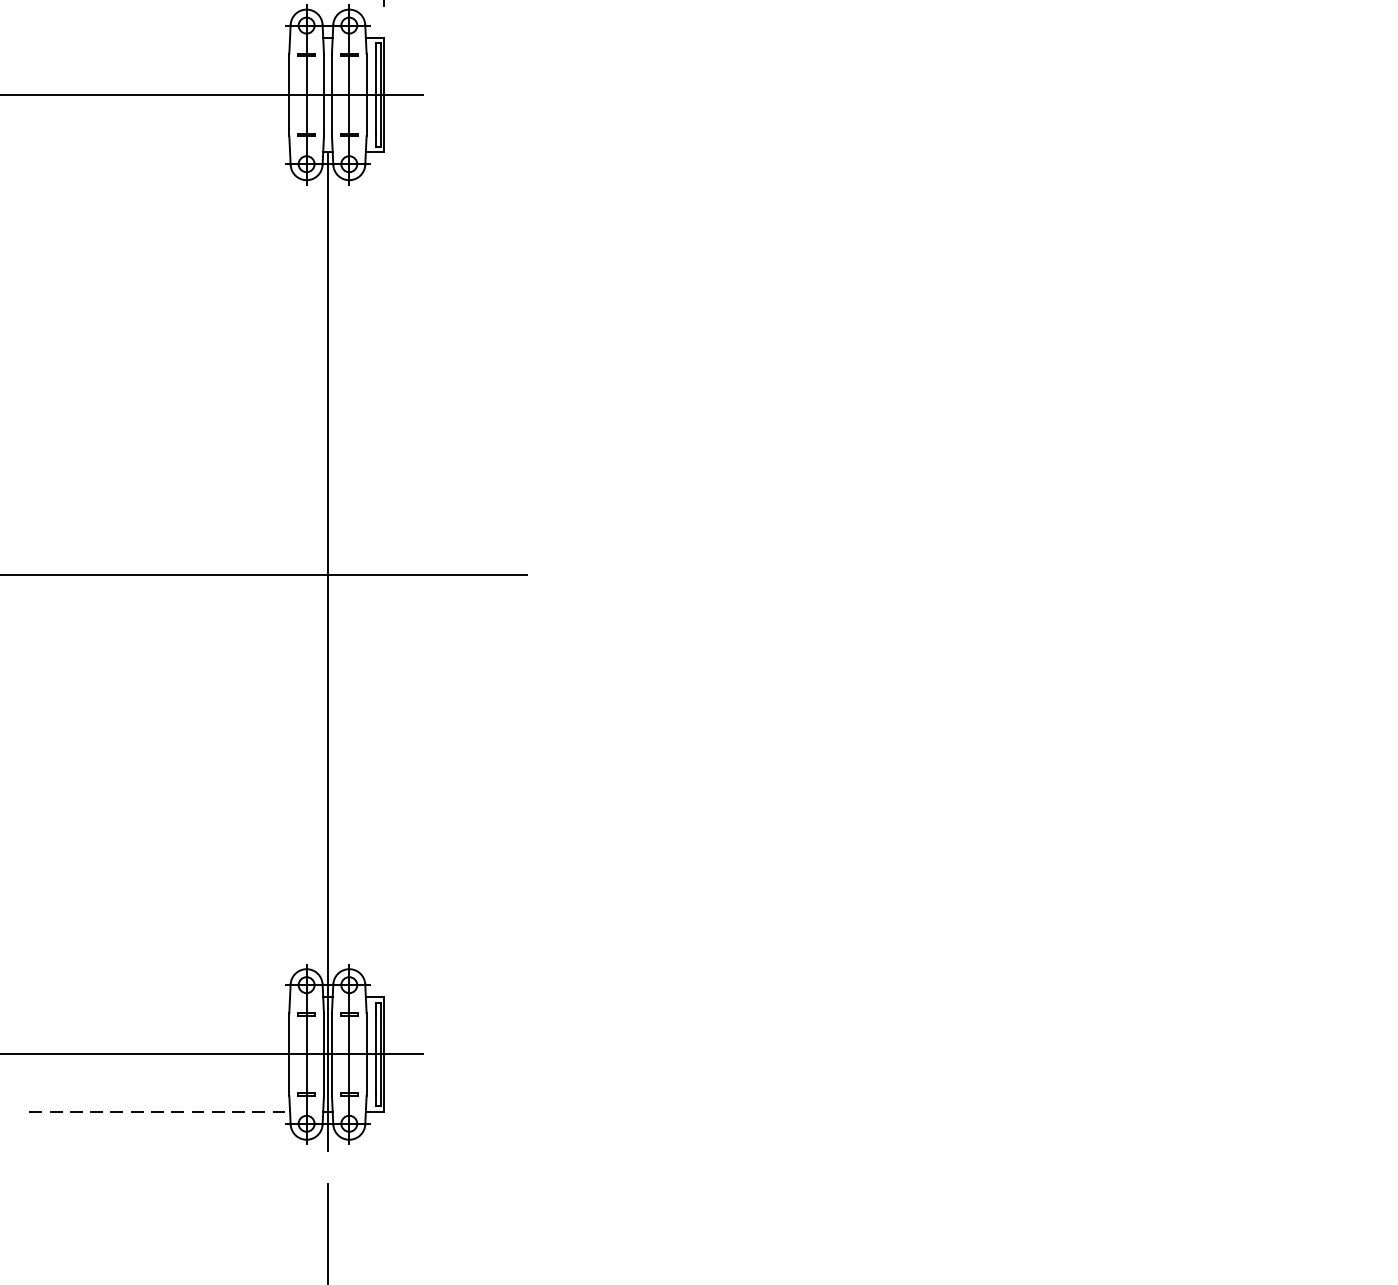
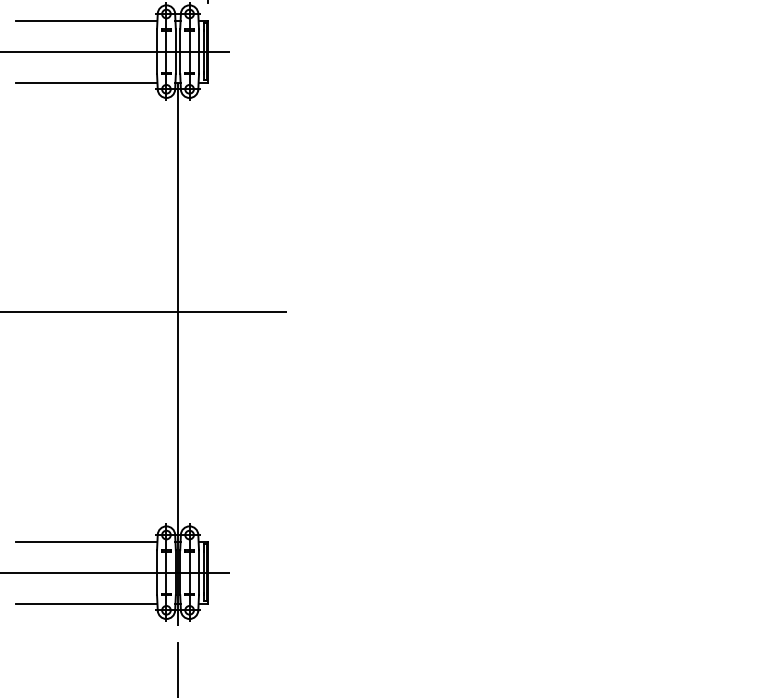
line: (159, 37) -> (86, 20), added
line: (159, 151) -> (86, 82), added
line: (159, 997) -> (86, 541), added
line: (159, 1111) -> (86, 603), dashed -> solid

